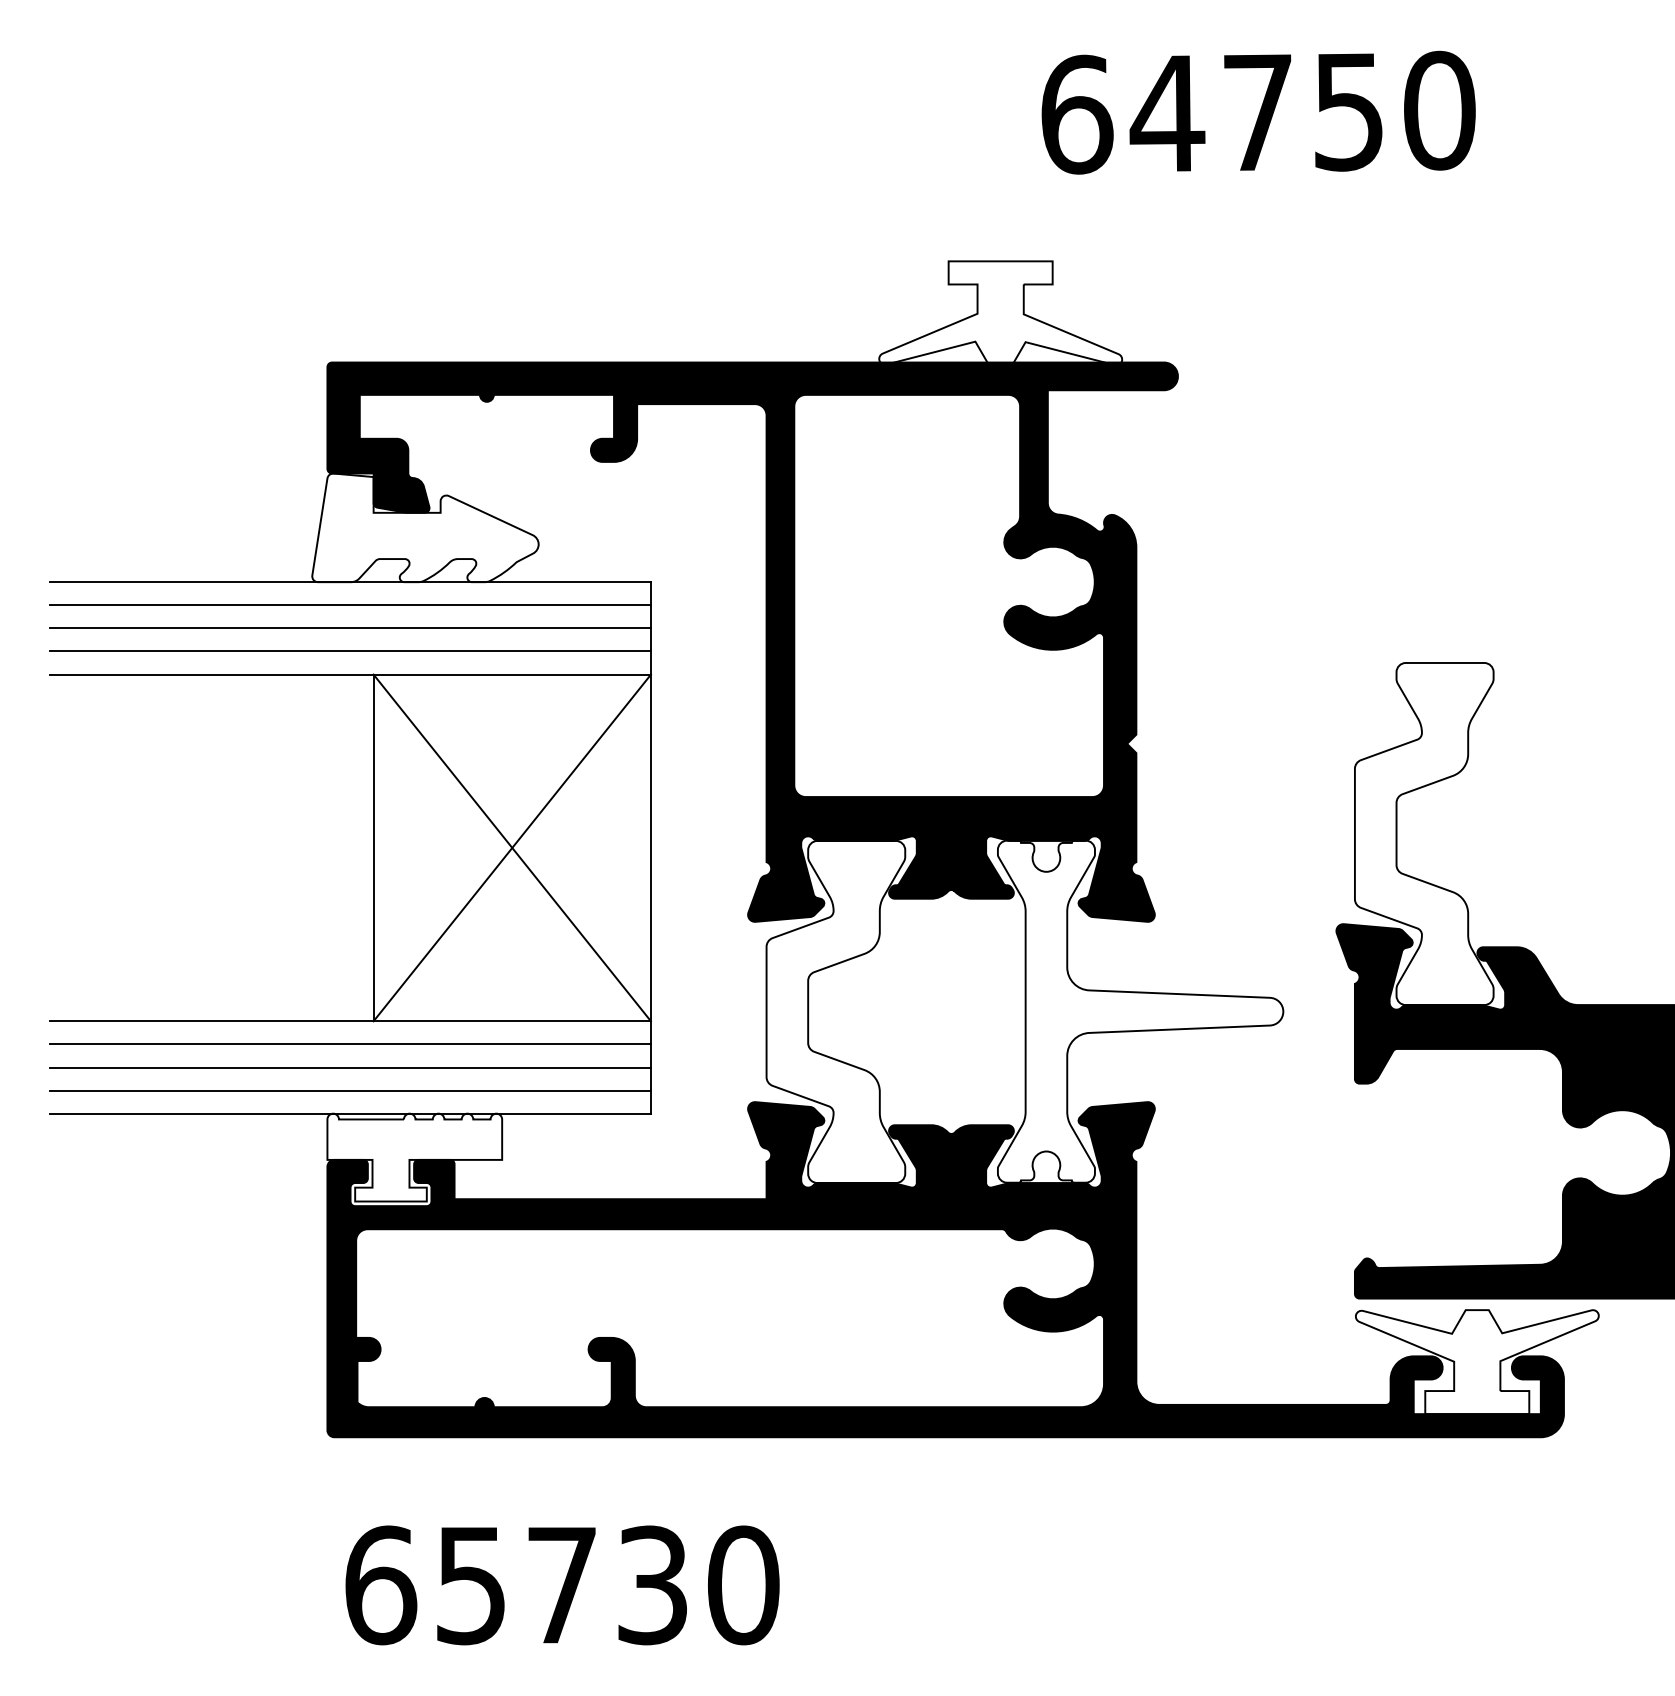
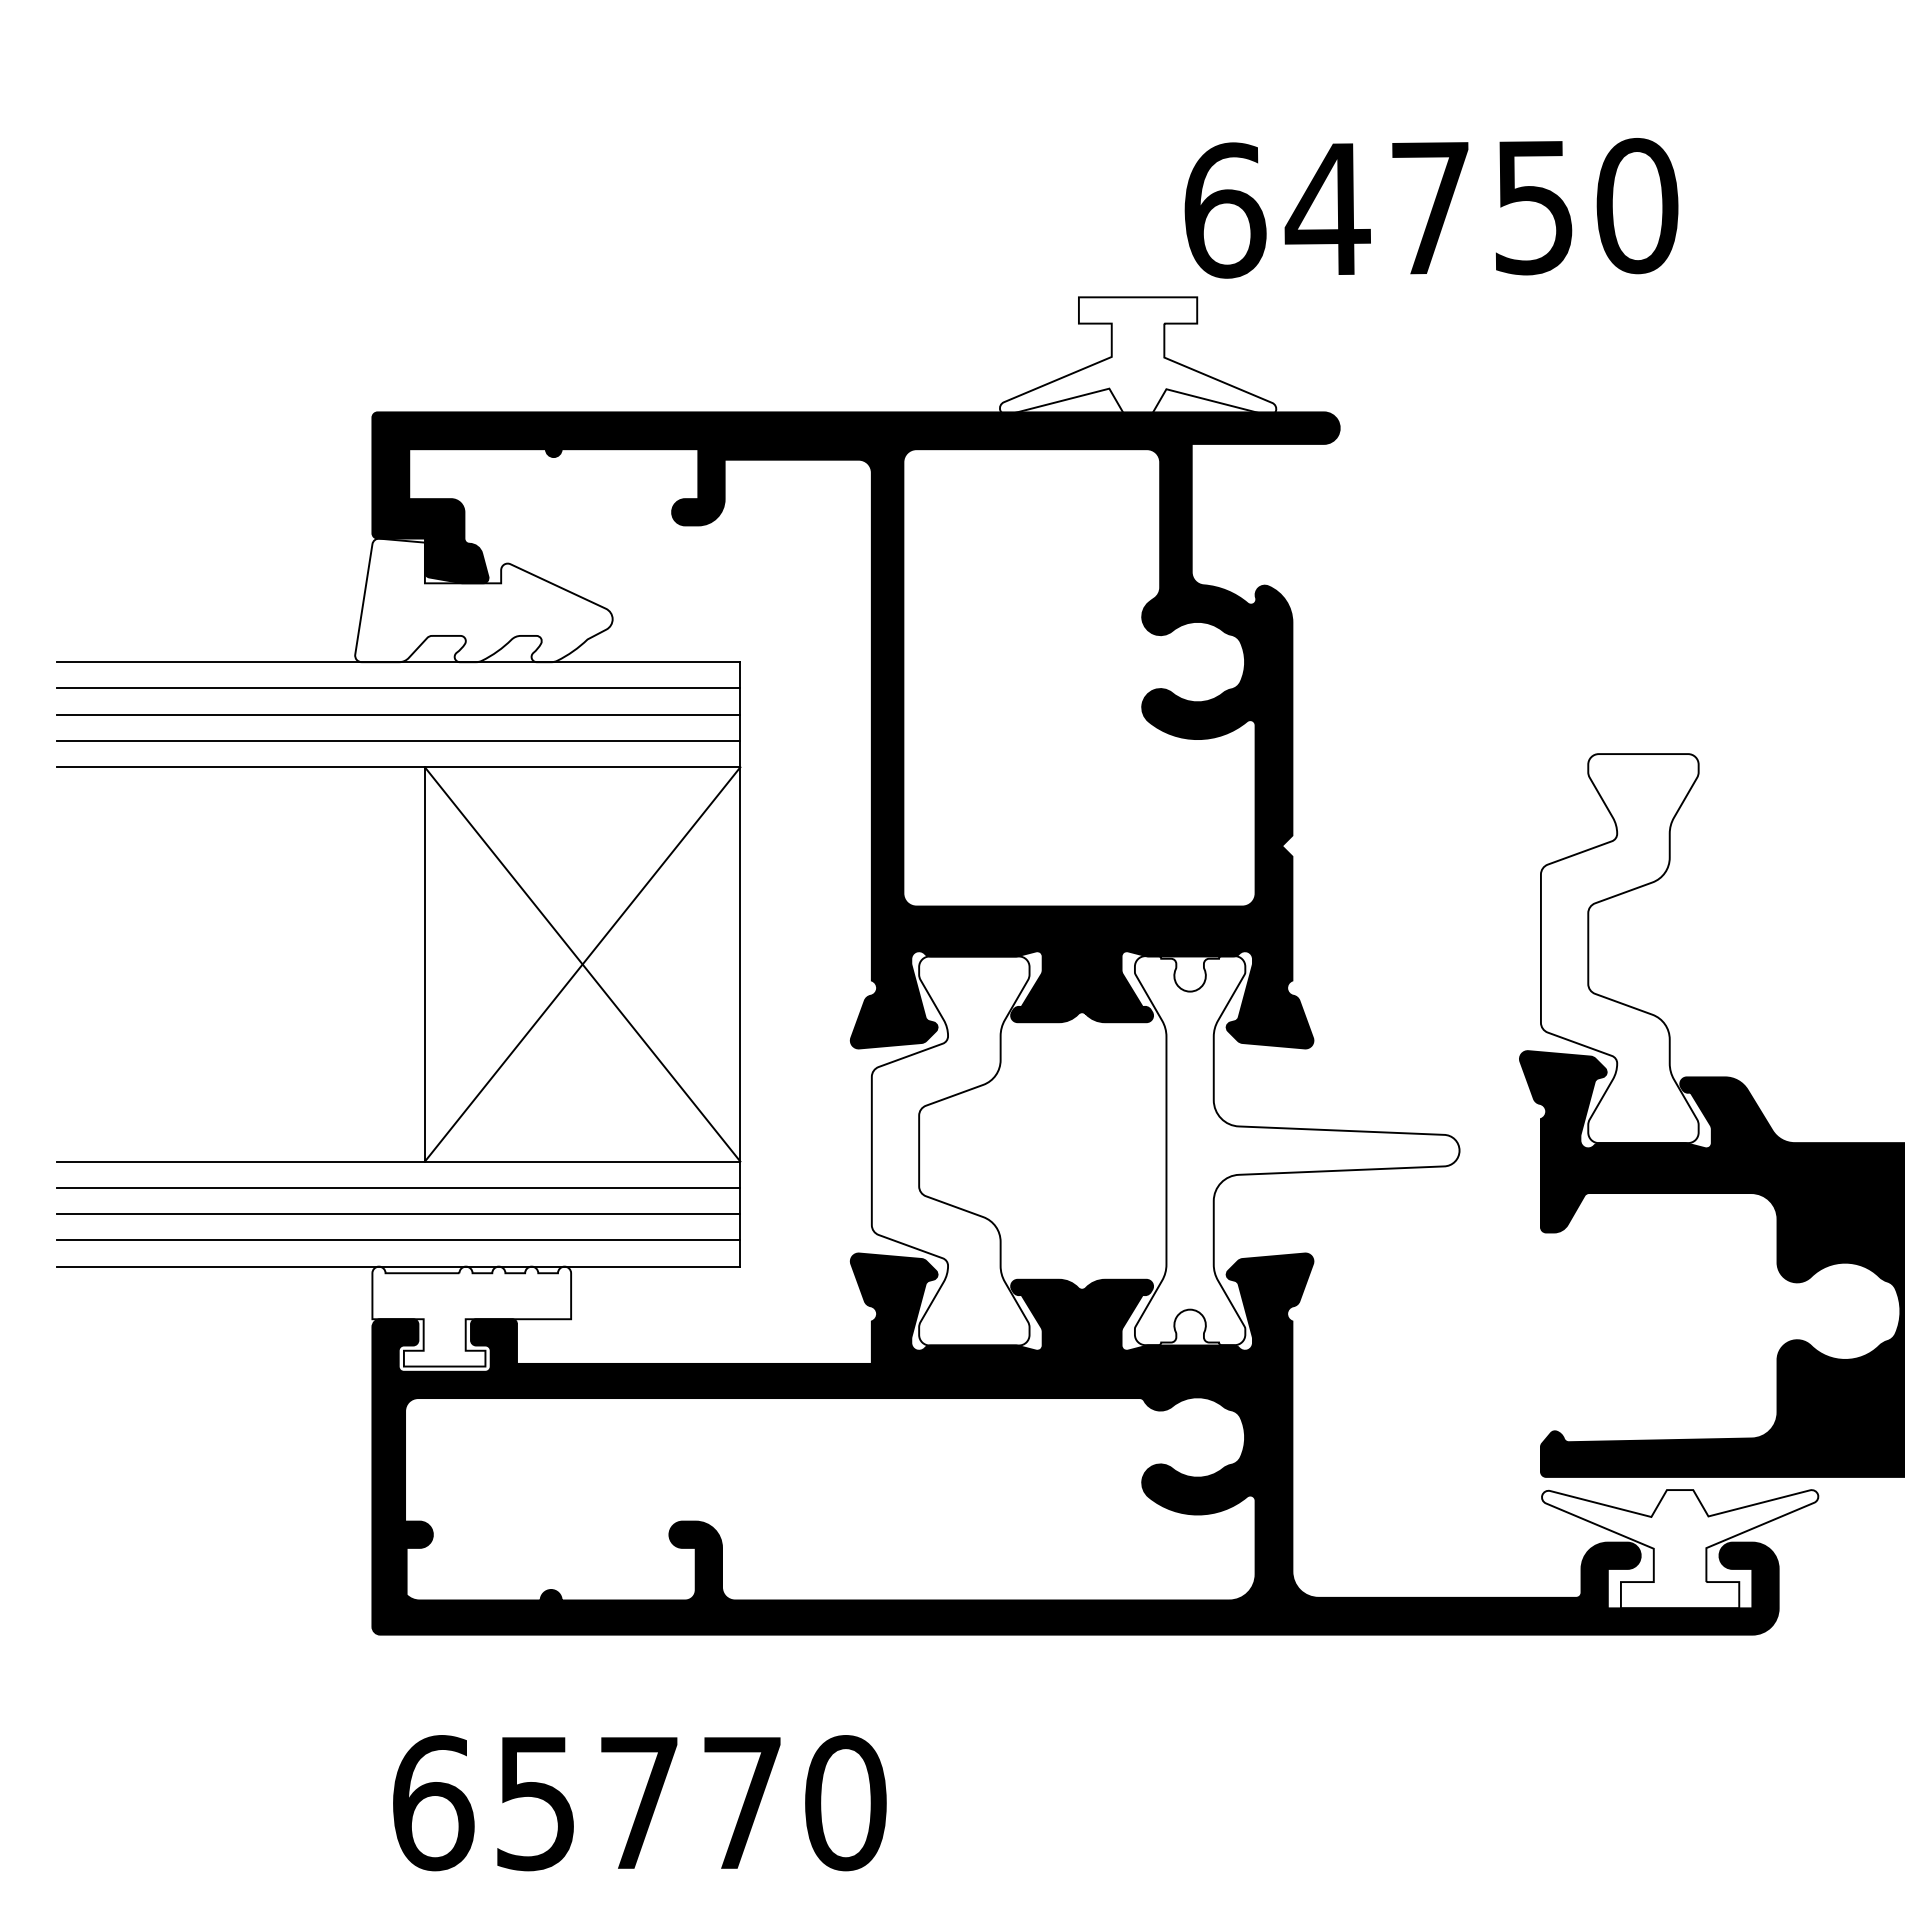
text: (1258, 112) -> (1431, 208), moved
text: (652, 1585) -> (742, 1803), 65730 -> 65770

